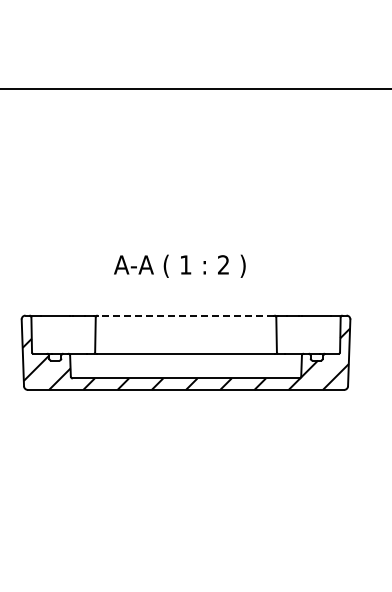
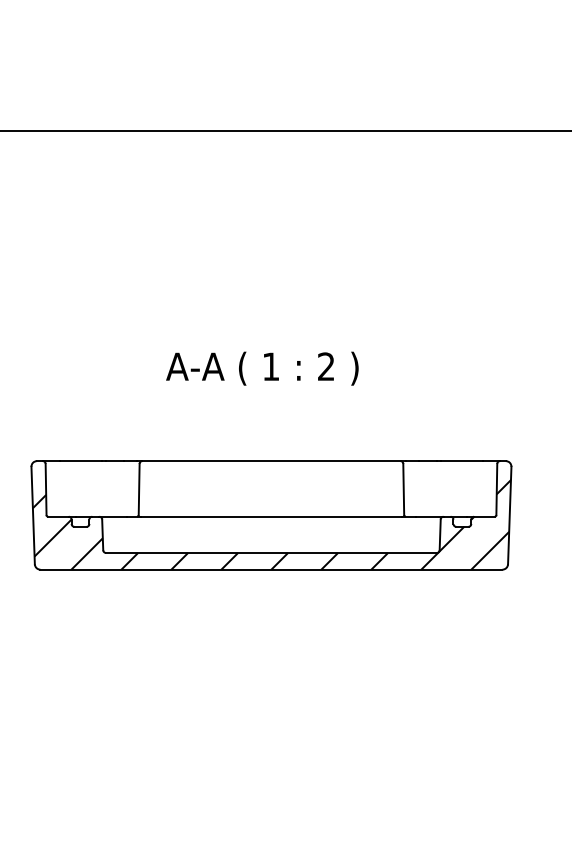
text: (179, 265) -> (261, 367), moved
line: (185, 315) -> (270, 460), dashed -> solid

